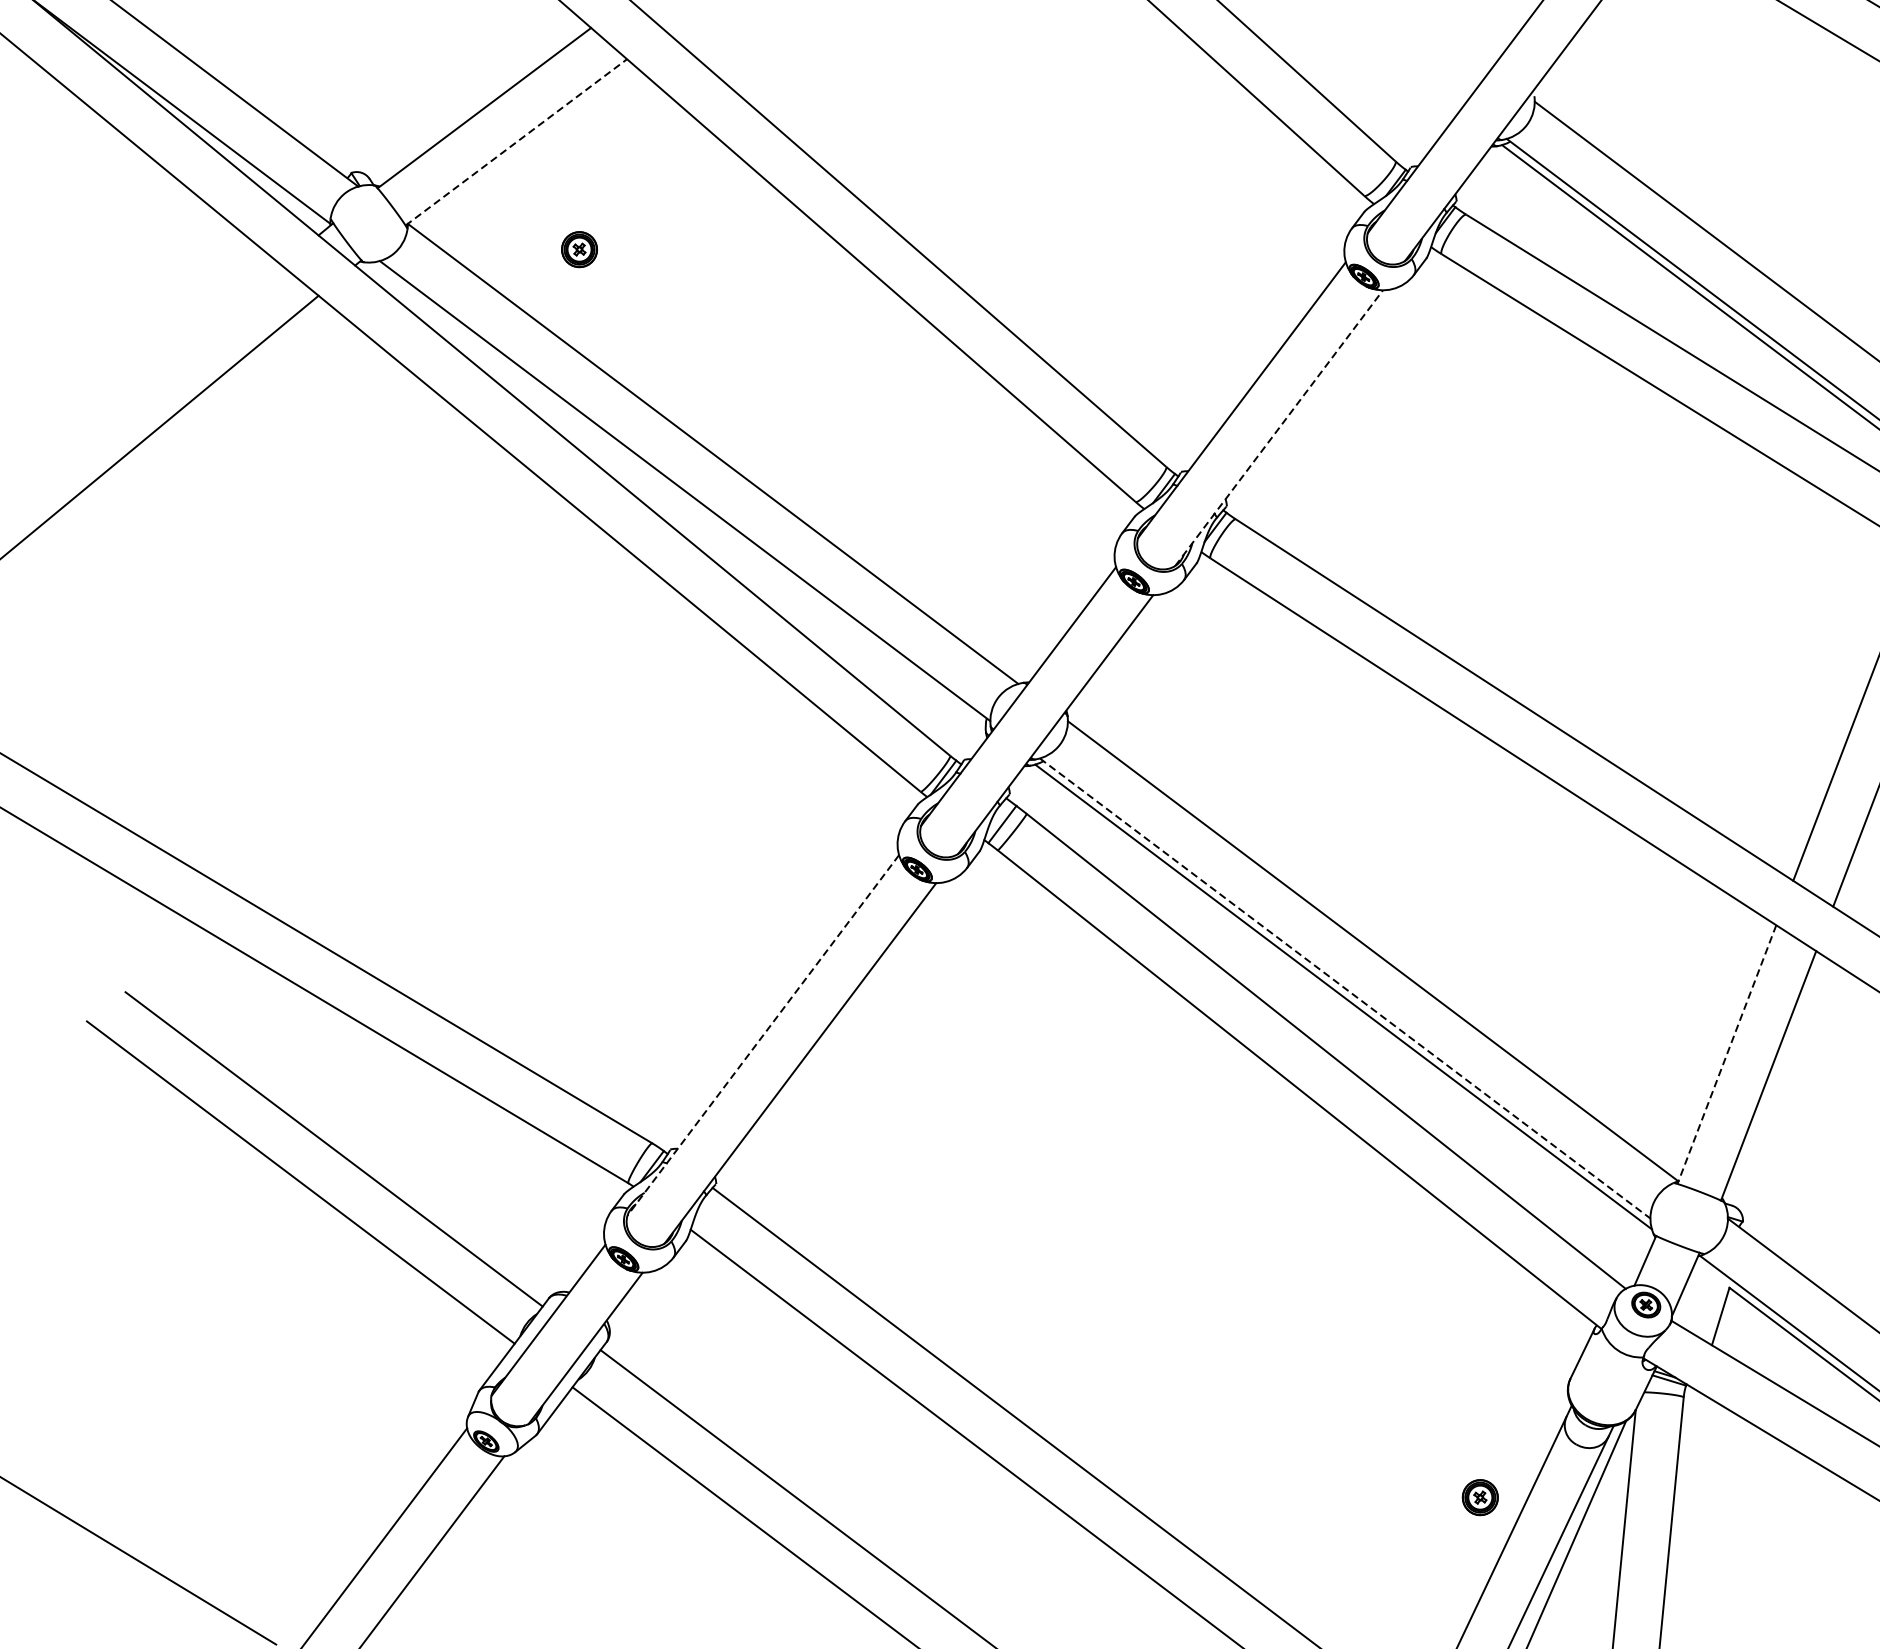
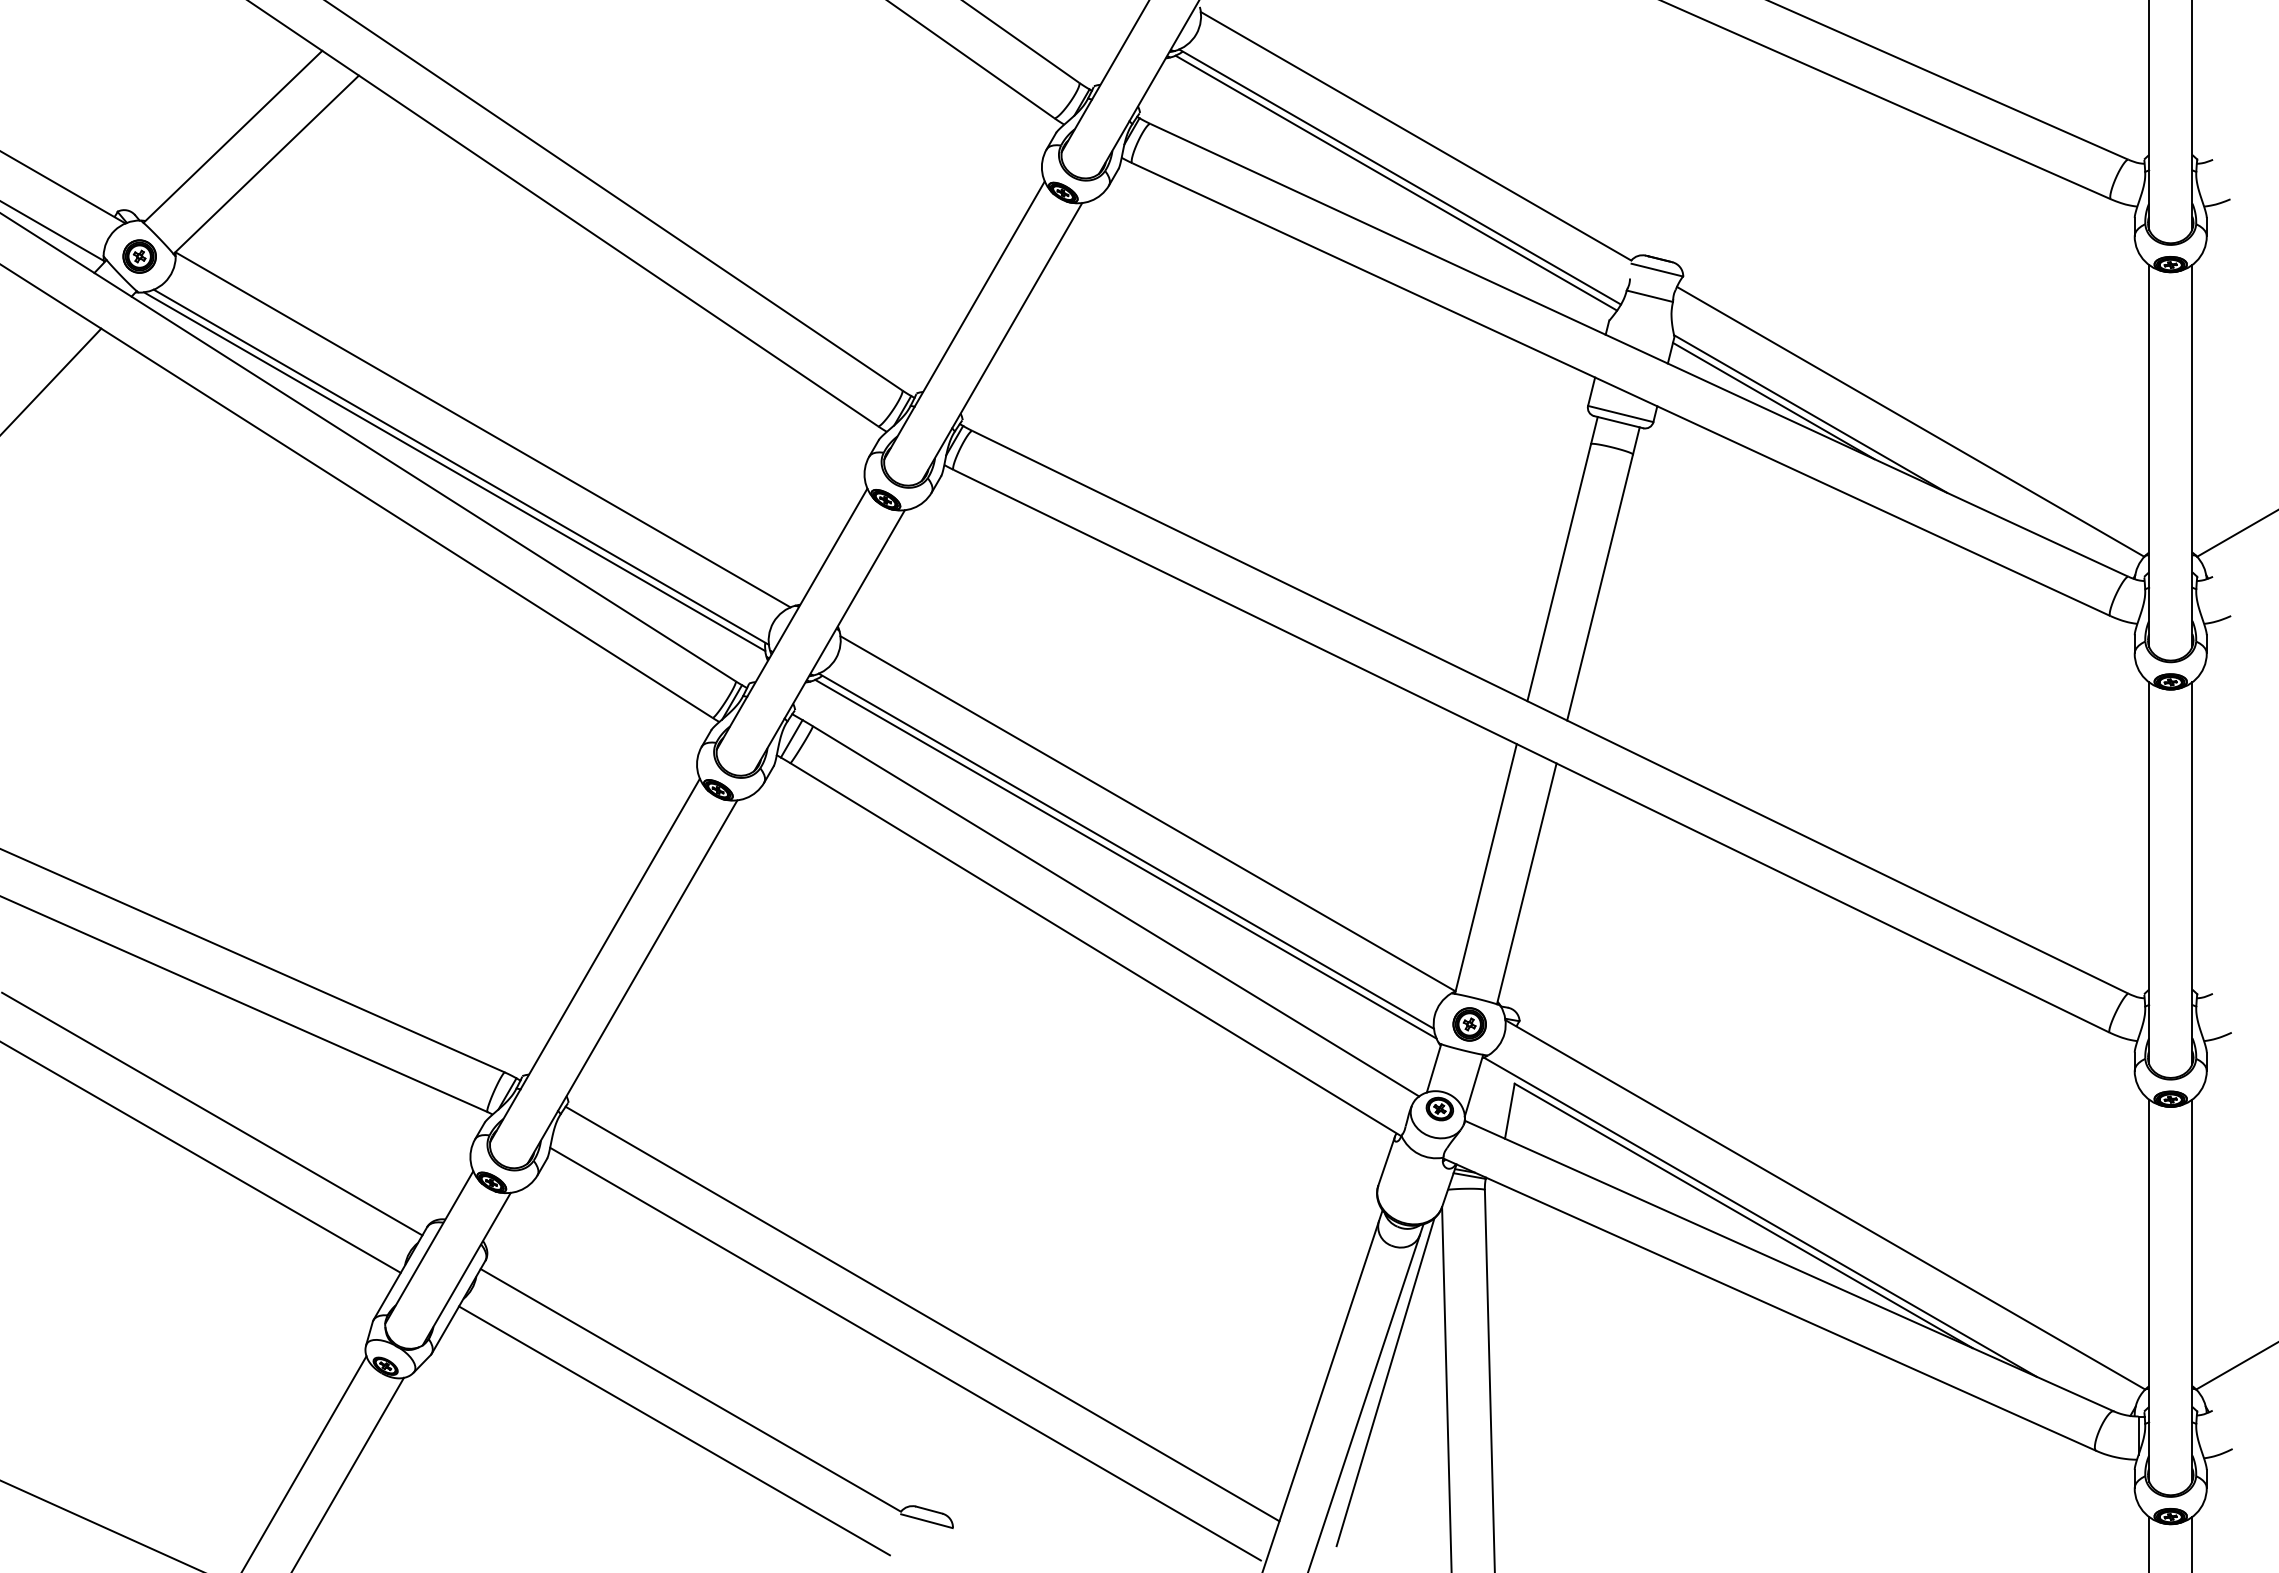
line: (516, 142) -> (266, 164), dashed -> solid
part: (579, 249) -> (139, 256), moved
line: (1279, 427) -> (1002, 341), dashed -> solid
line: (677, 494) -> (454, 471), added
line: (1345, 988) -> (1126, 851), dashed -> solid
line: (763, 1035) -> (595, 960), dashed -> solid
line: (1726, 1055) -> (1485, 869), dashed -> solid
part: (1480, 1497) -> (1469, 1024), moved

